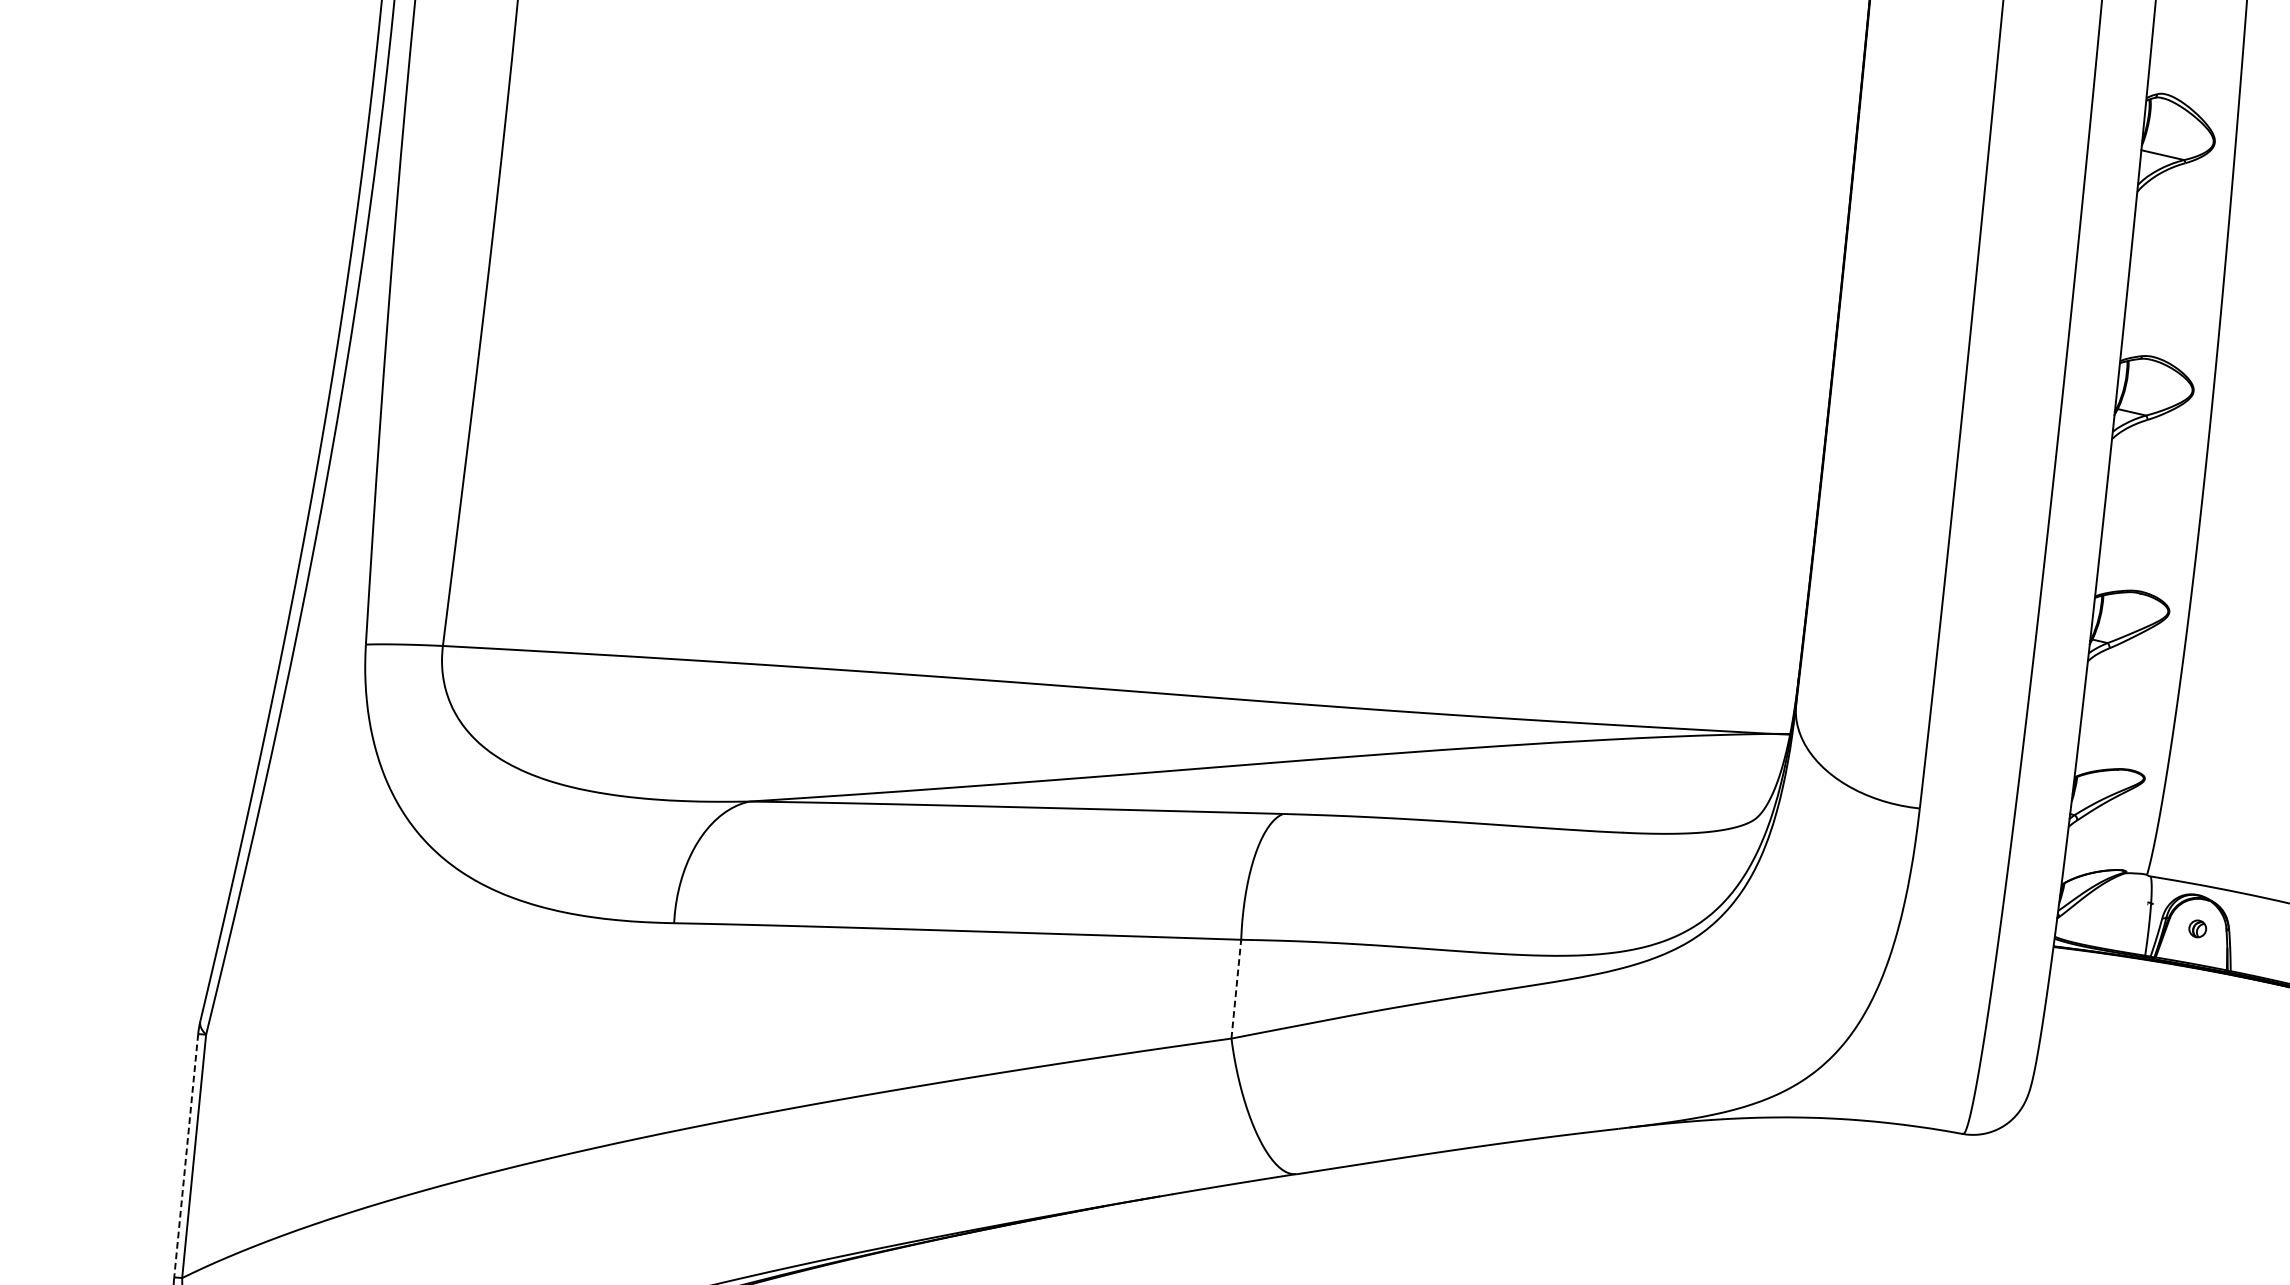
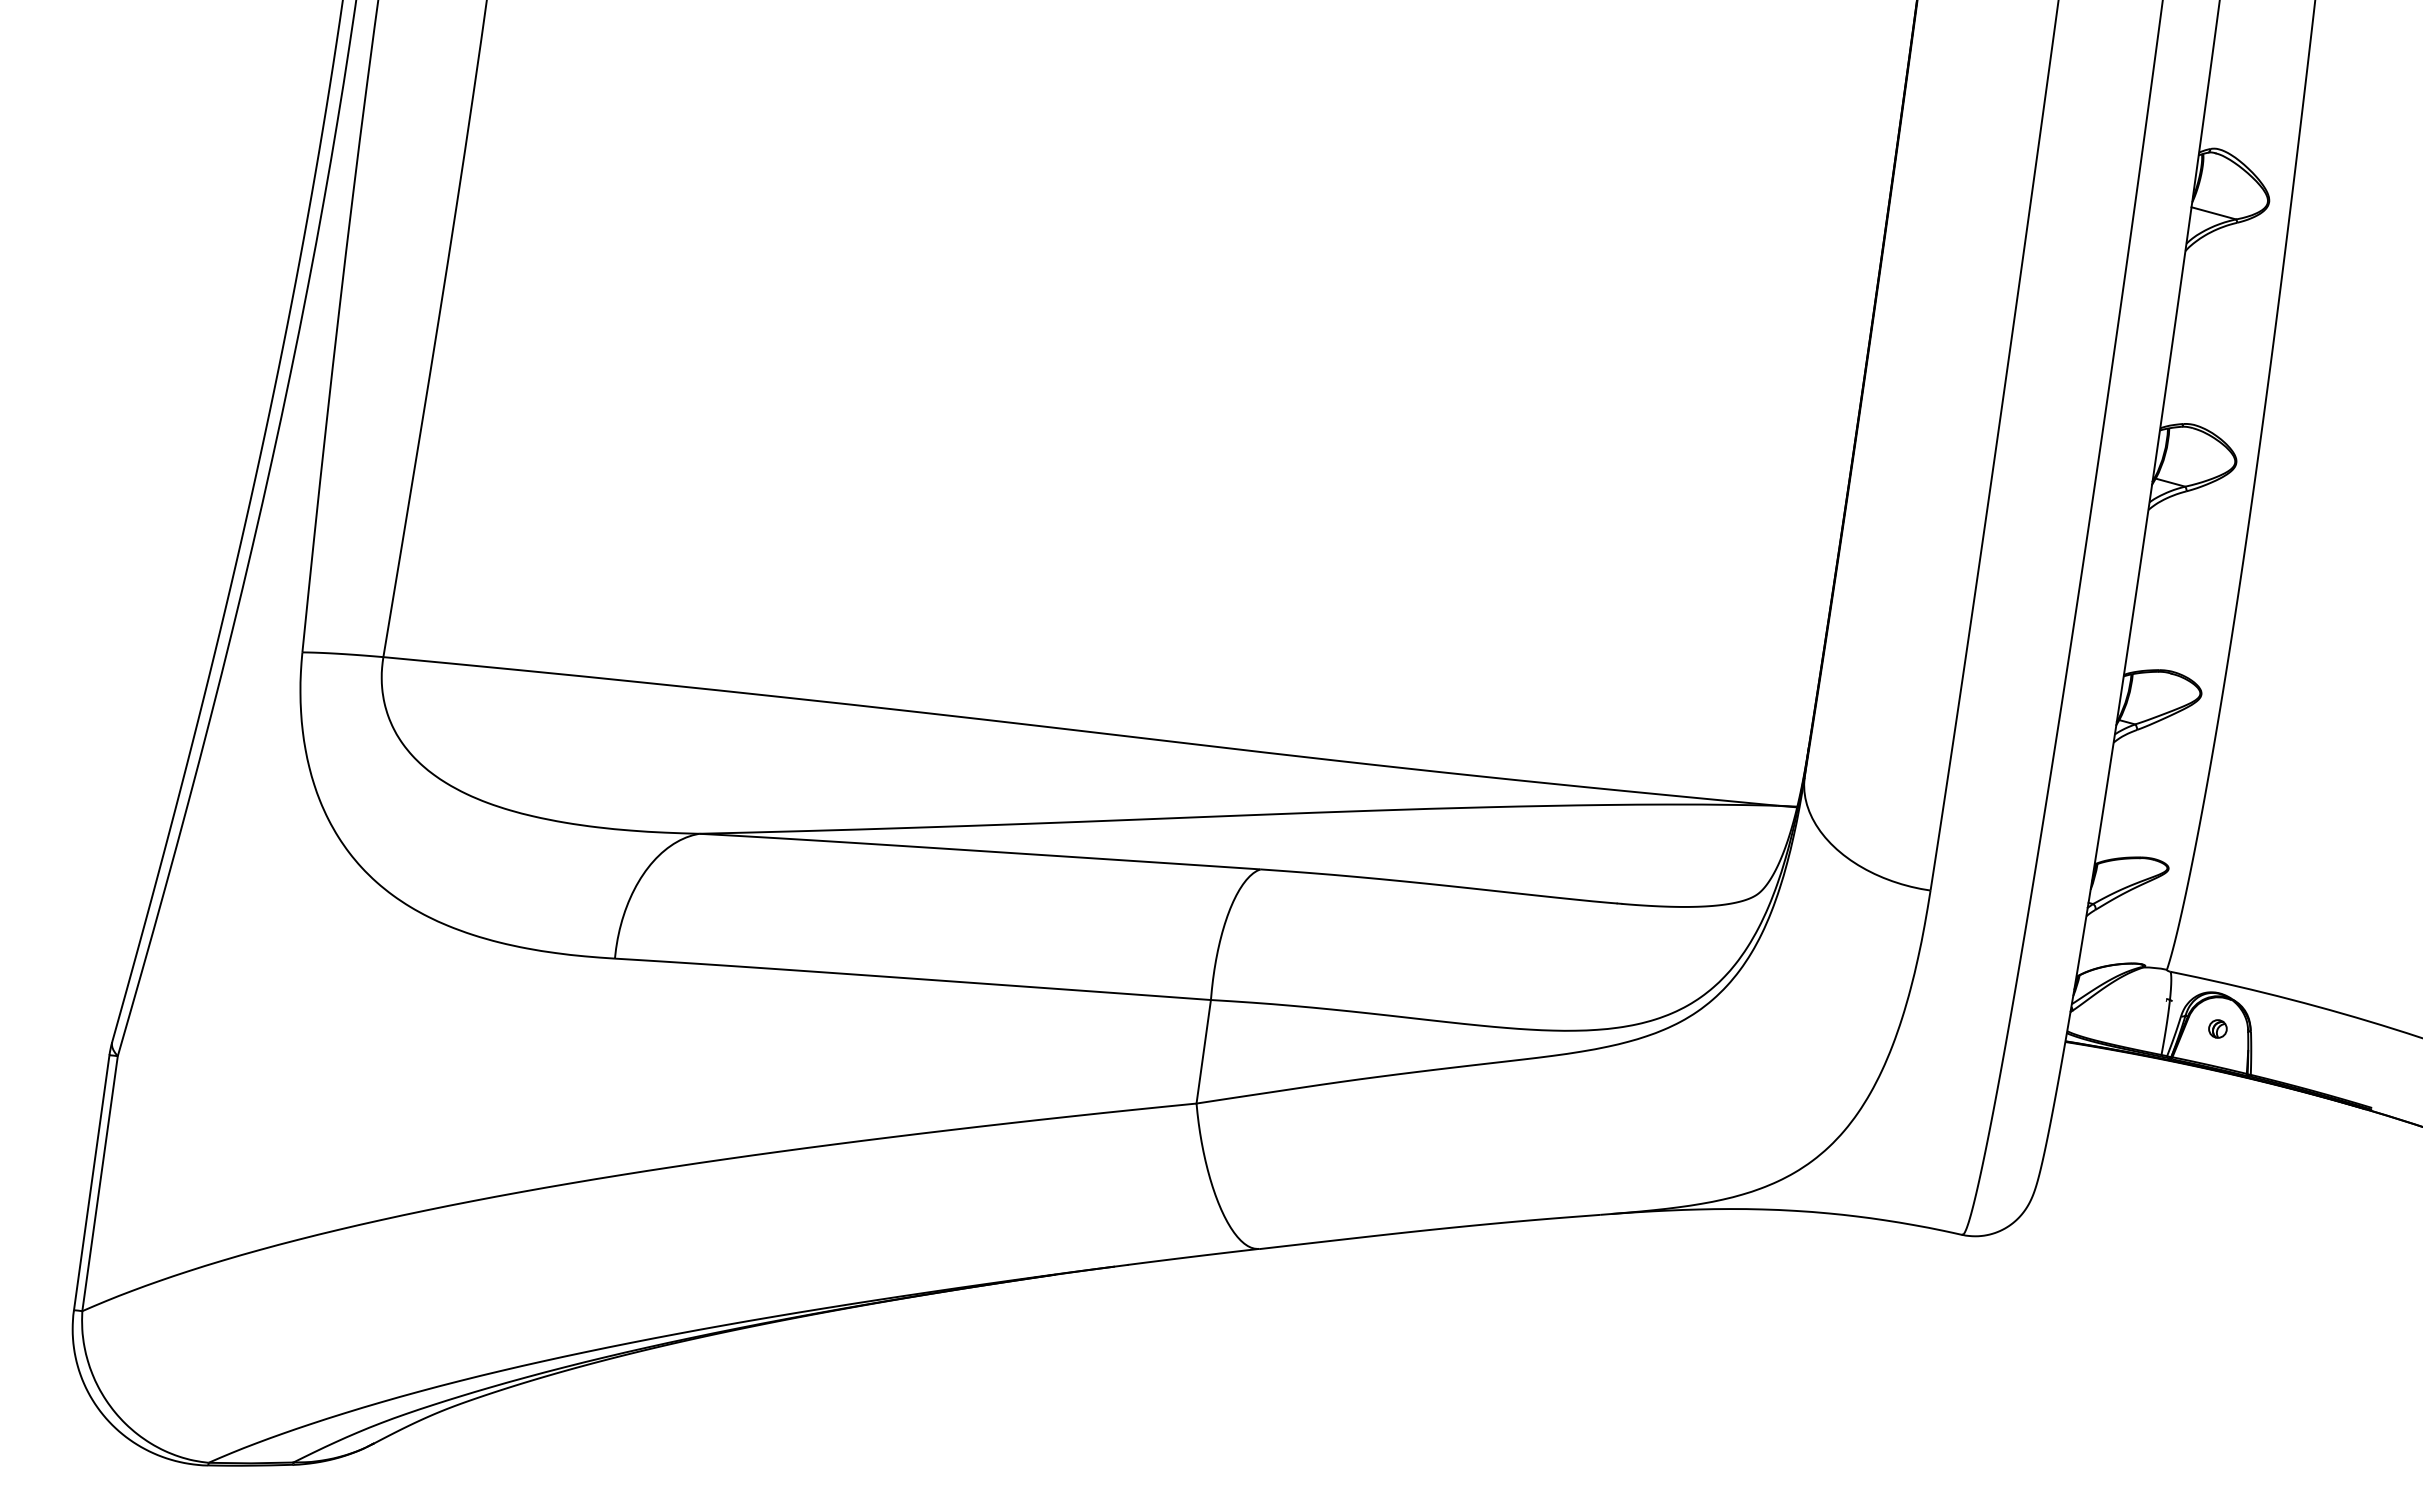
line: (1236, 988) -> (1203, 1051), dashed -> solid
line: (185, 1155) -> (91, 1182), dashed -> solid

